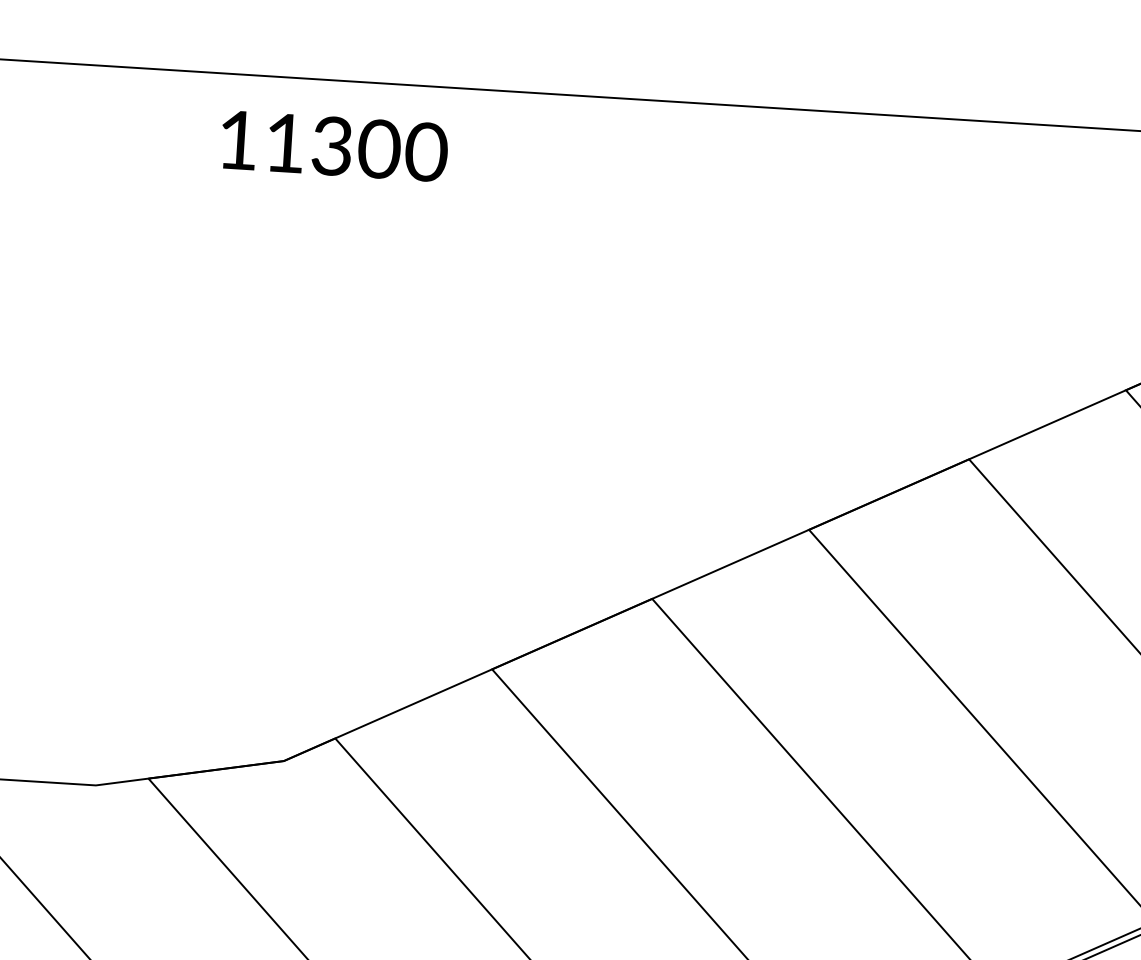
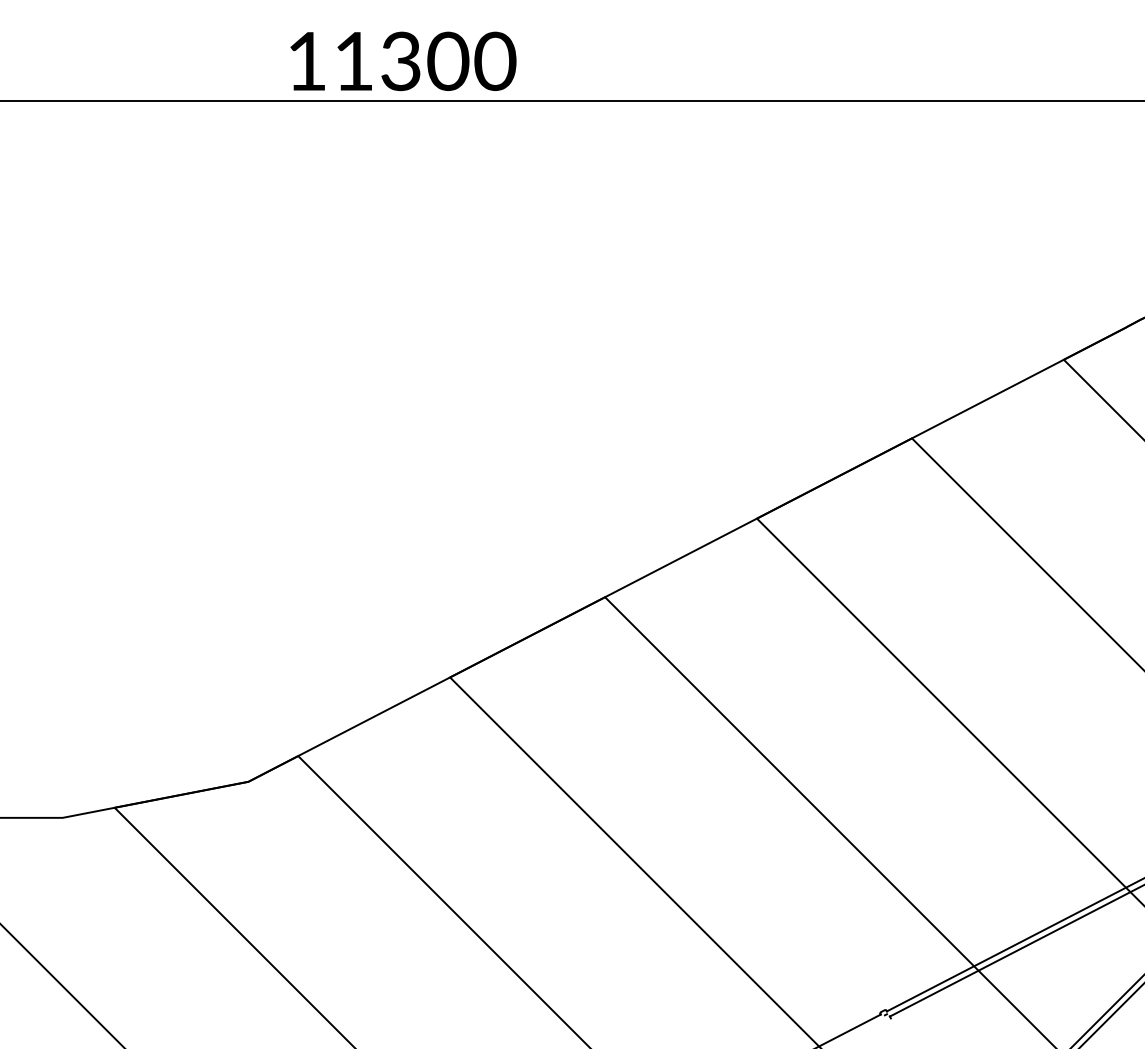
text: (334, 146) -> (403, 61), moved

